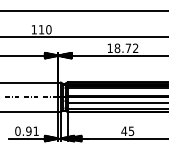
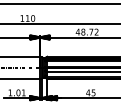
text: (110, 47) -> (78, 31), 18.72 -> 48.72
text: (23, 130) -> (14, 92), 0.91 -> 1.01

